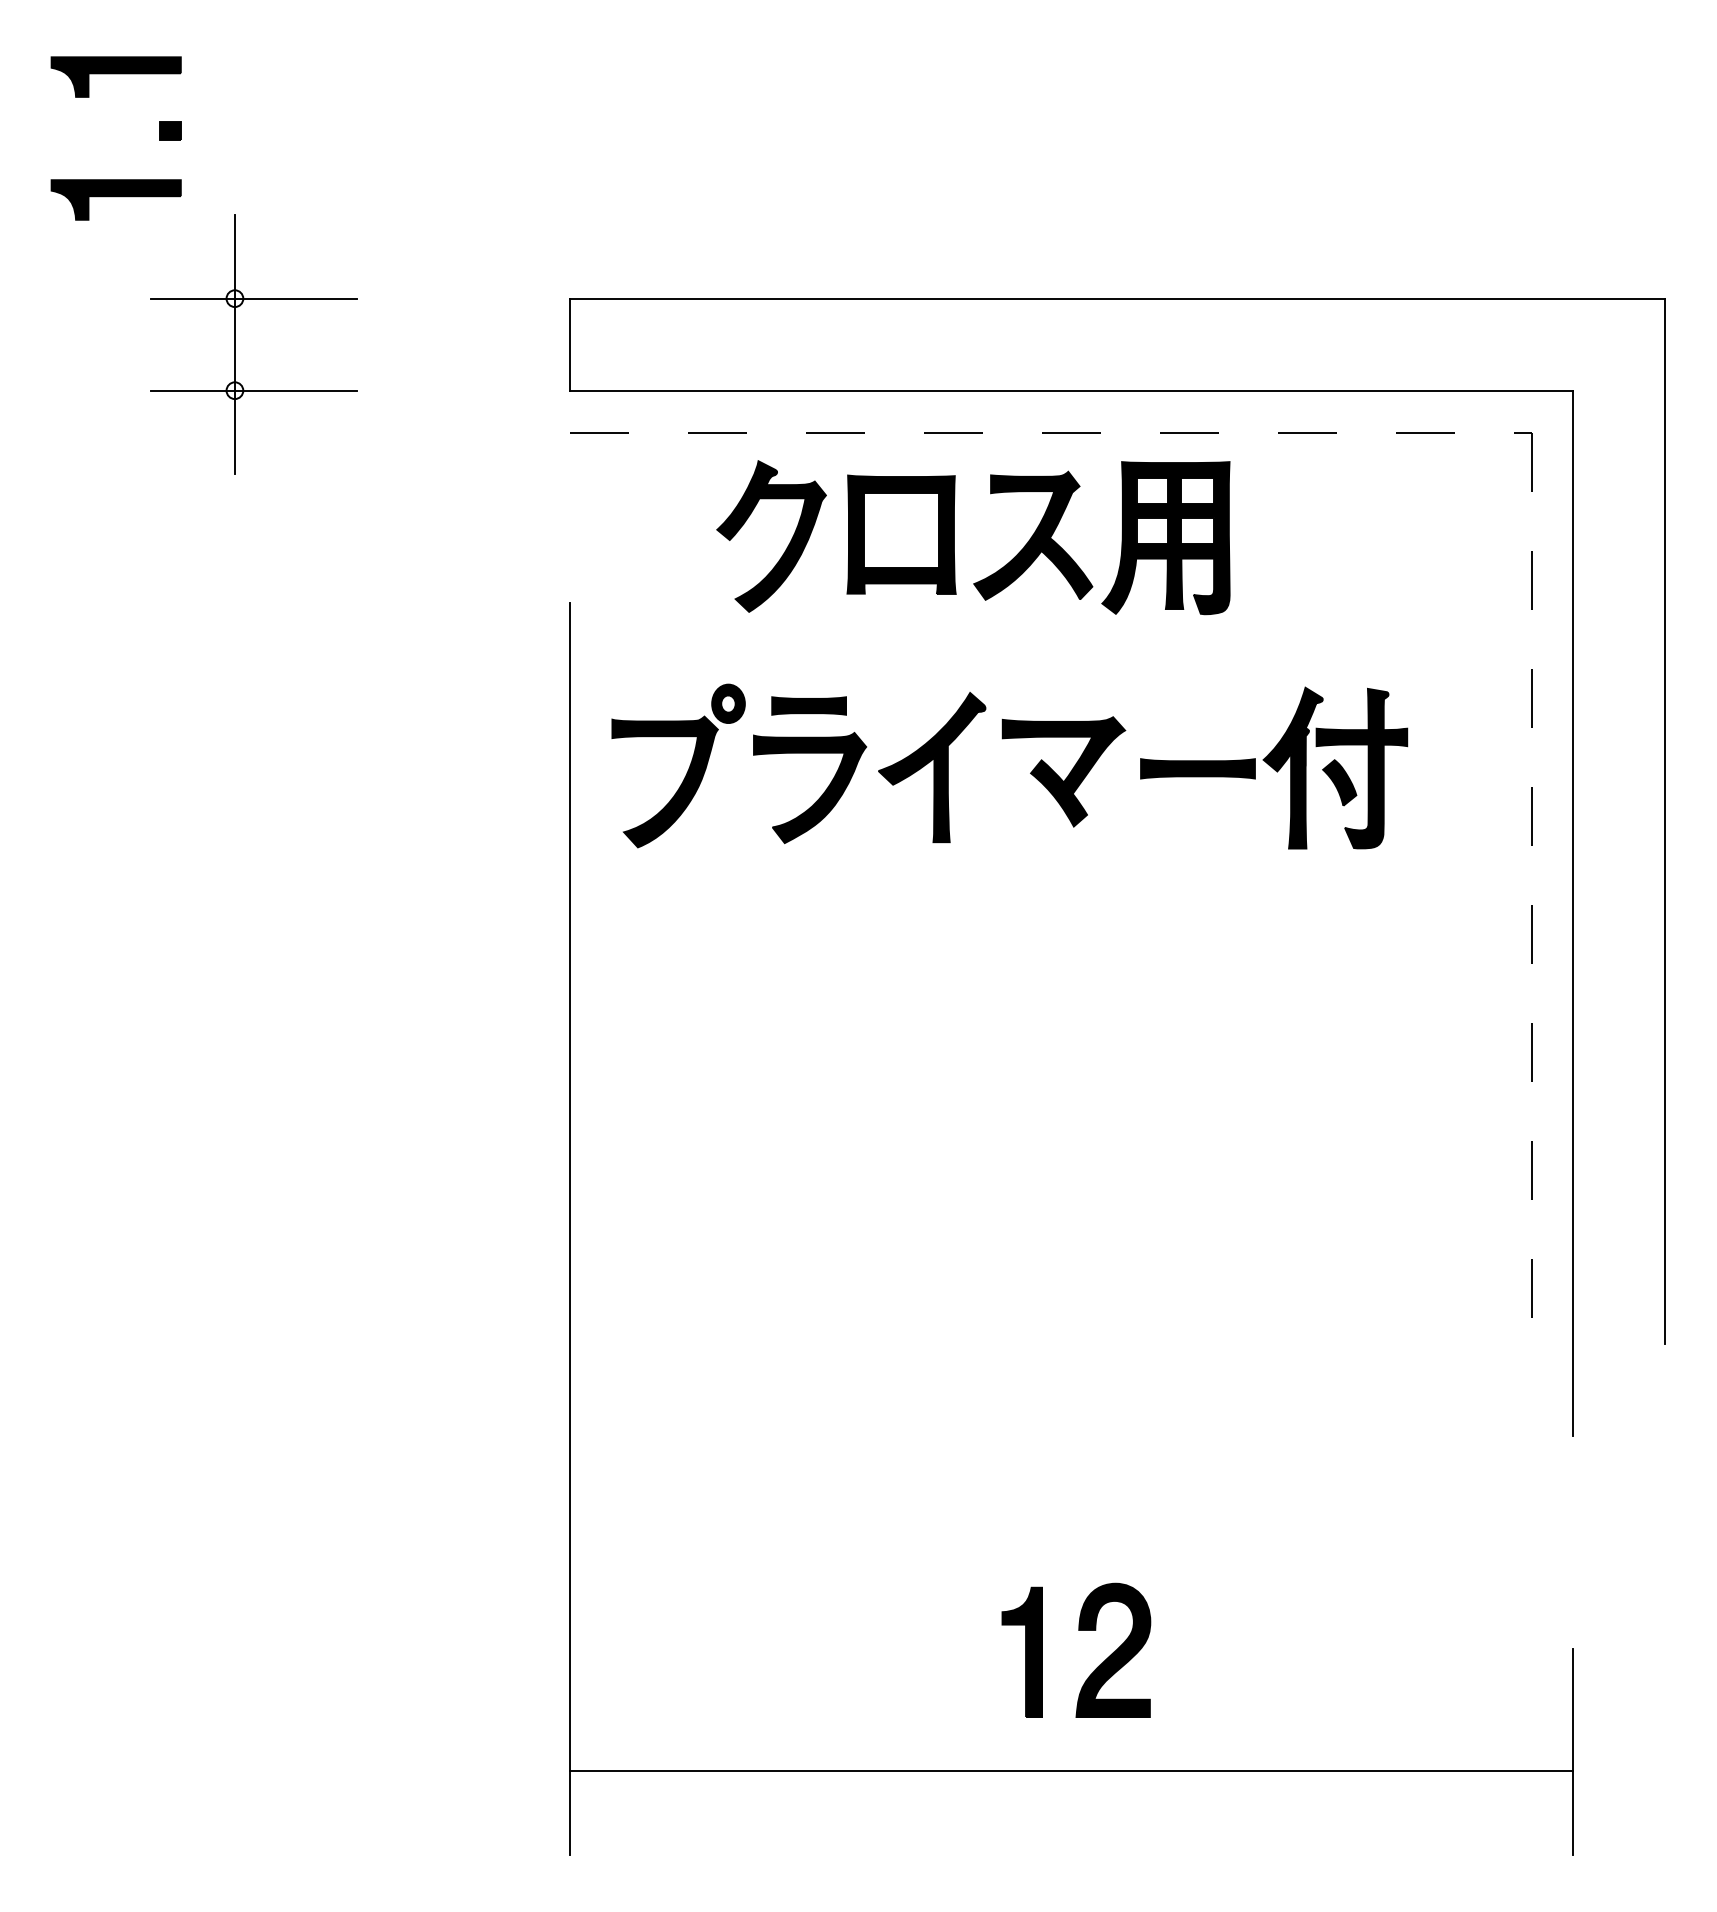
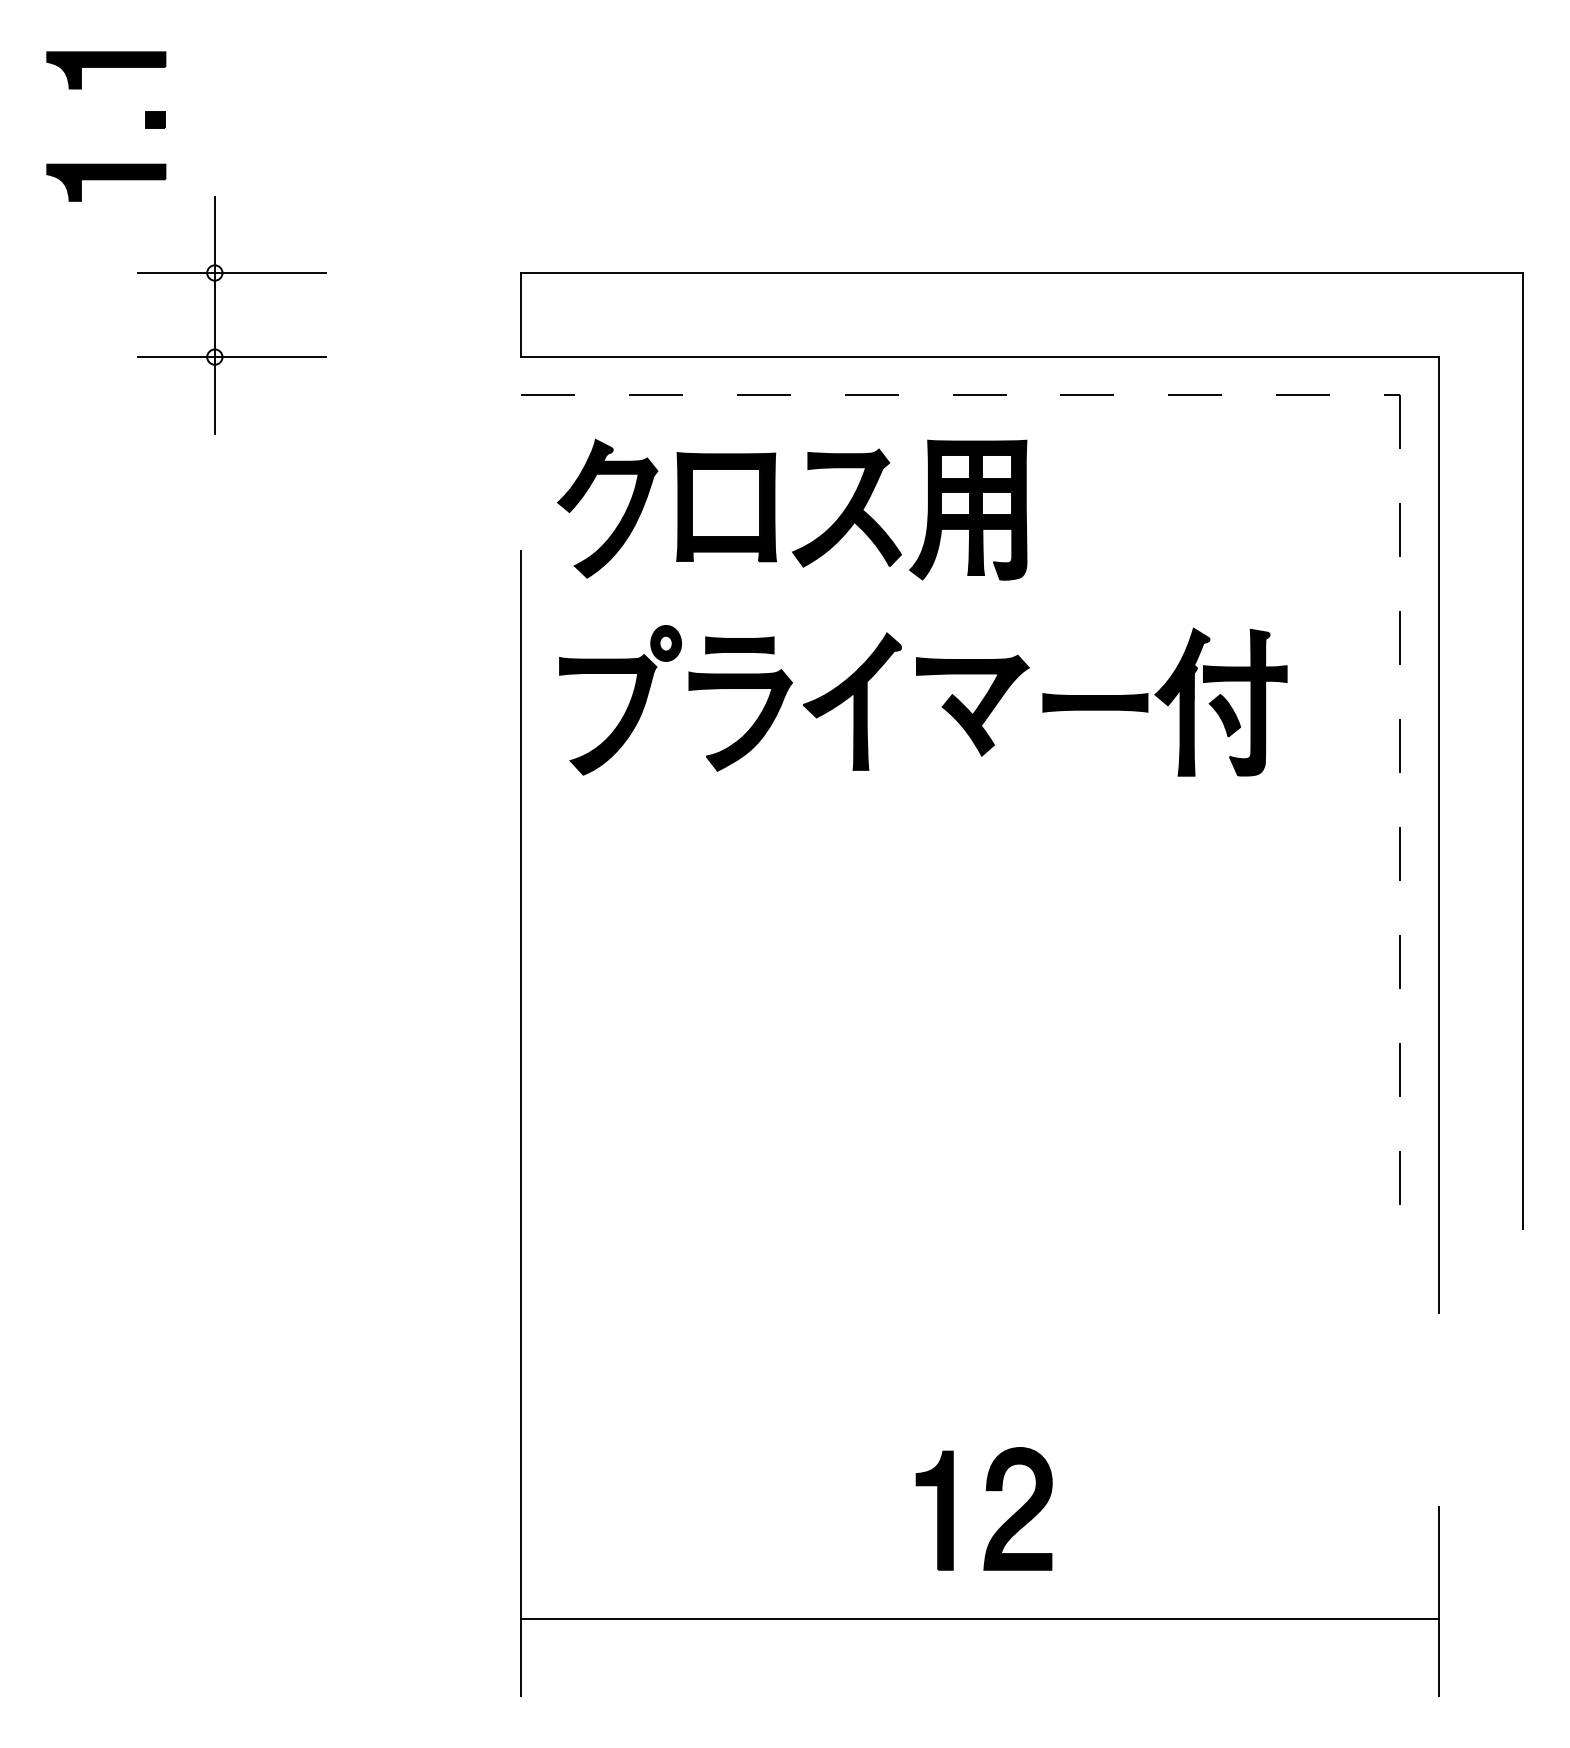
part: (954, 537) -> (774, 509), moved

